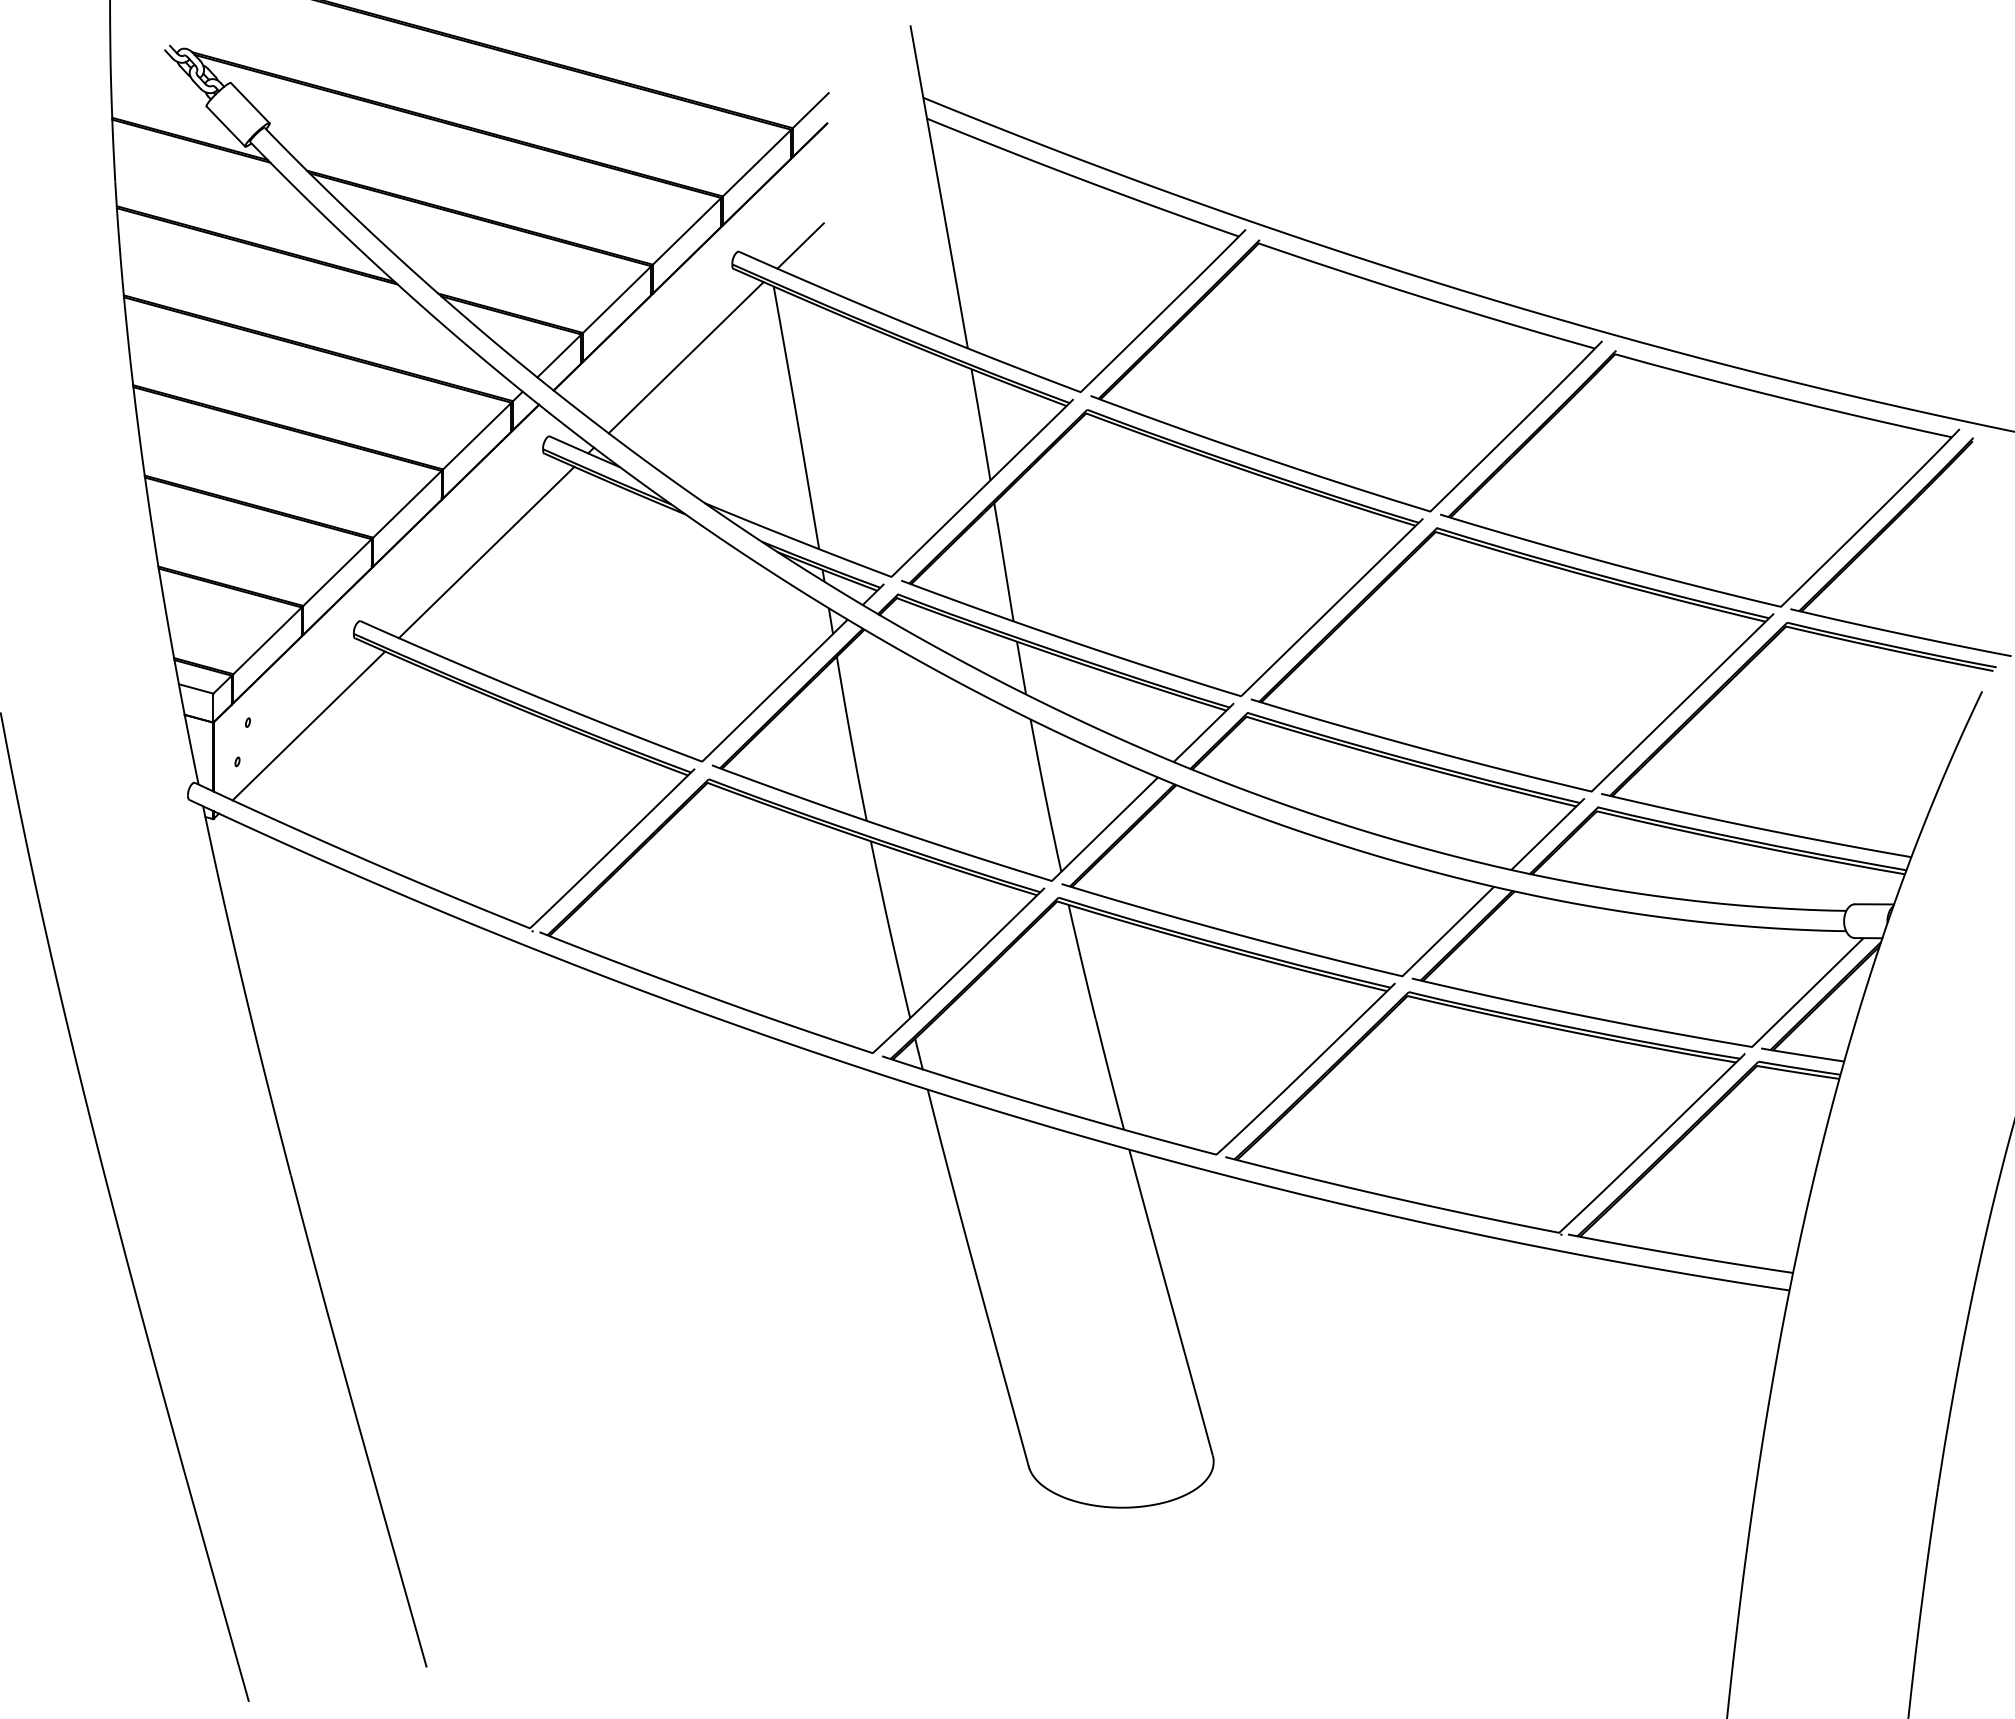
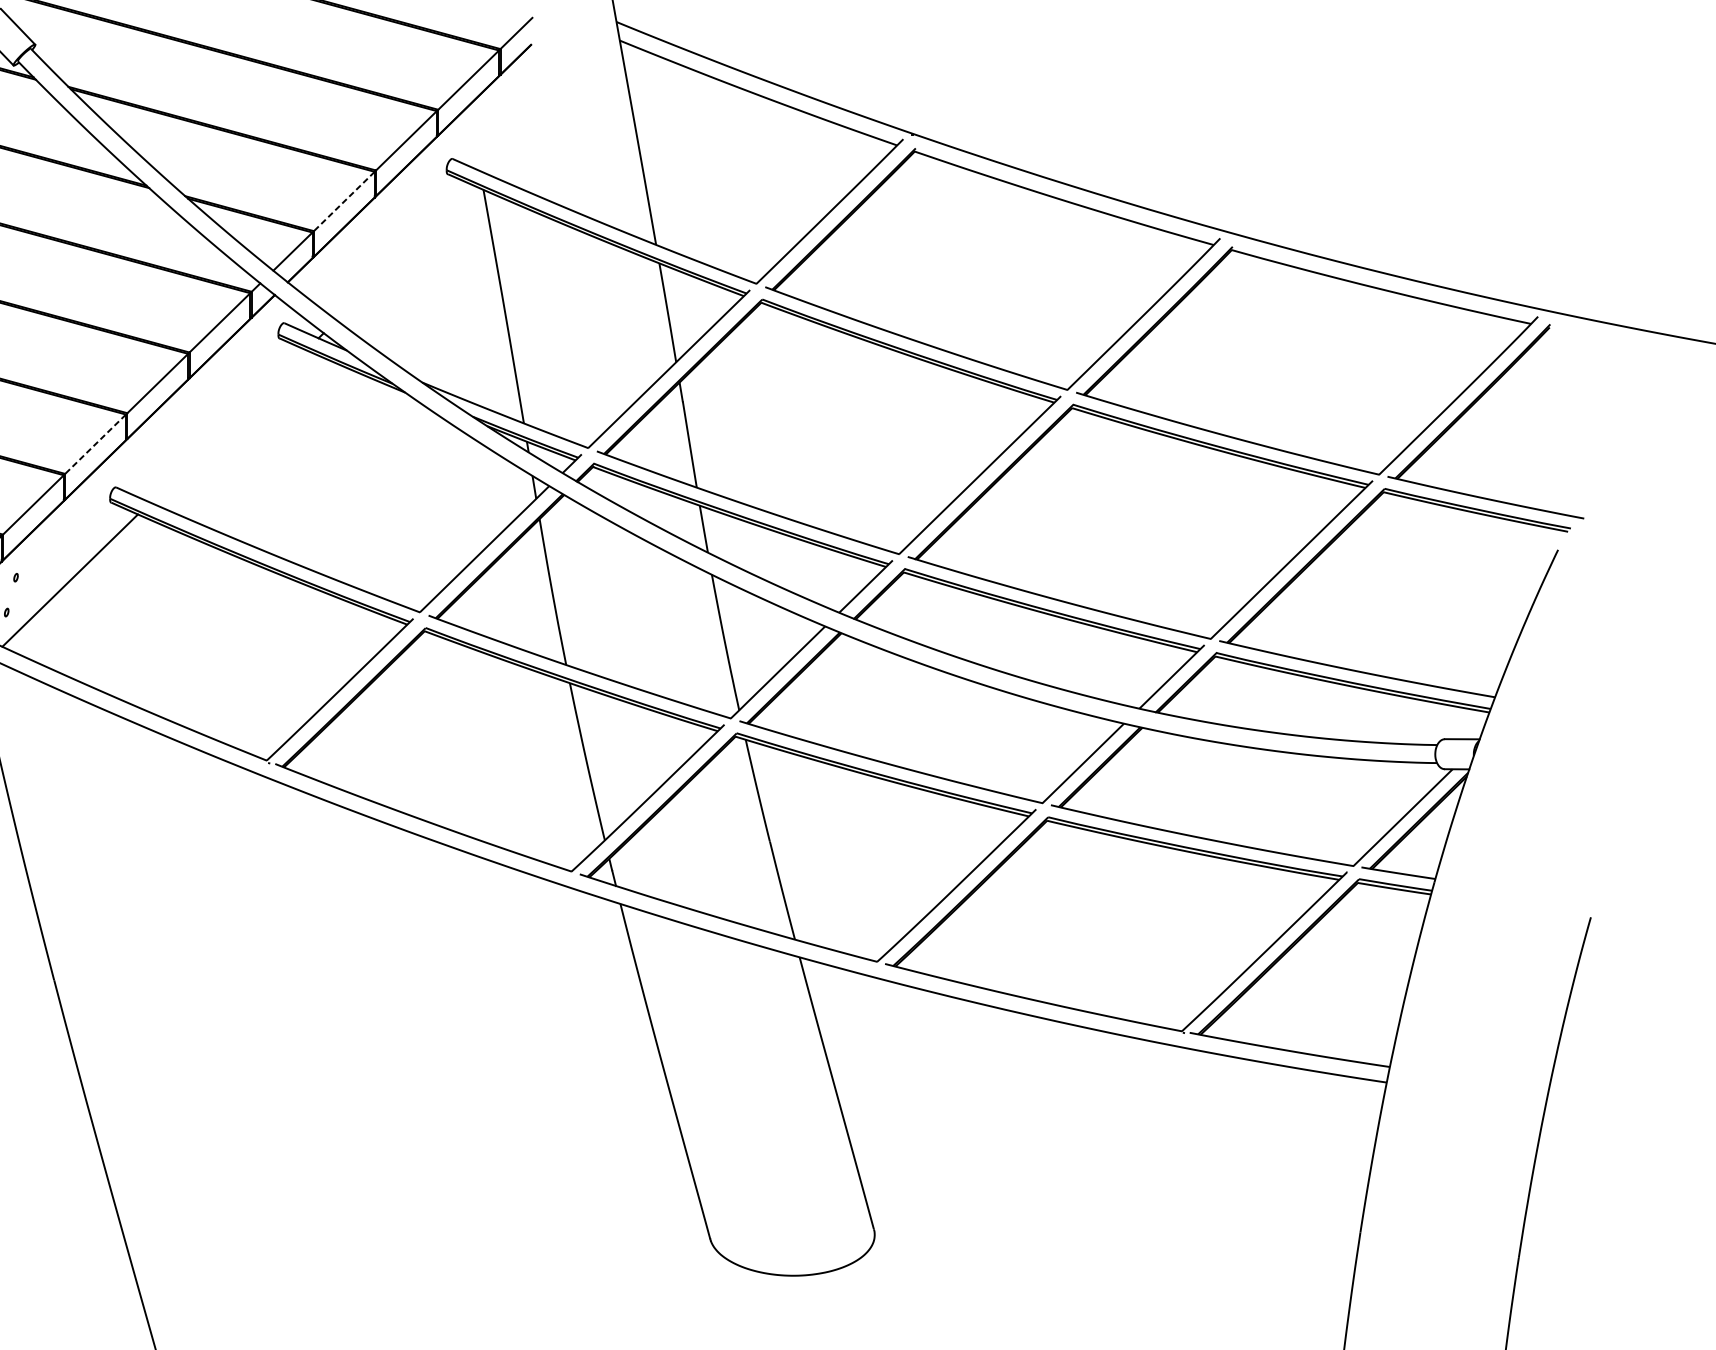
line: (800, 245) -> (507, 153), removed
line: (617, 299) -> (344, 201), solid -> dashed
line: (685, 357) -> (405, 252), removed
line: (486, 552) -> (228, 426), removed
line: (337, 572) -> (95, 444), solid -> dashed

